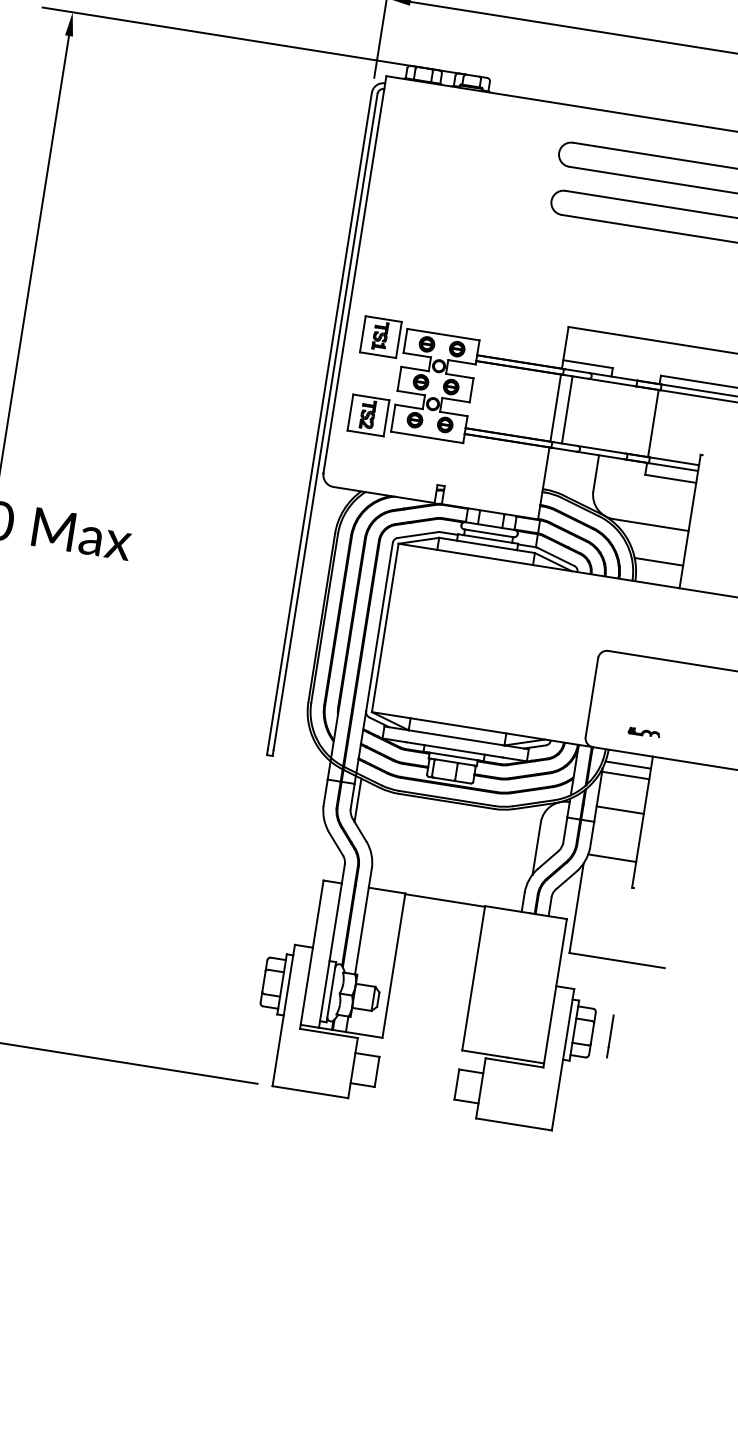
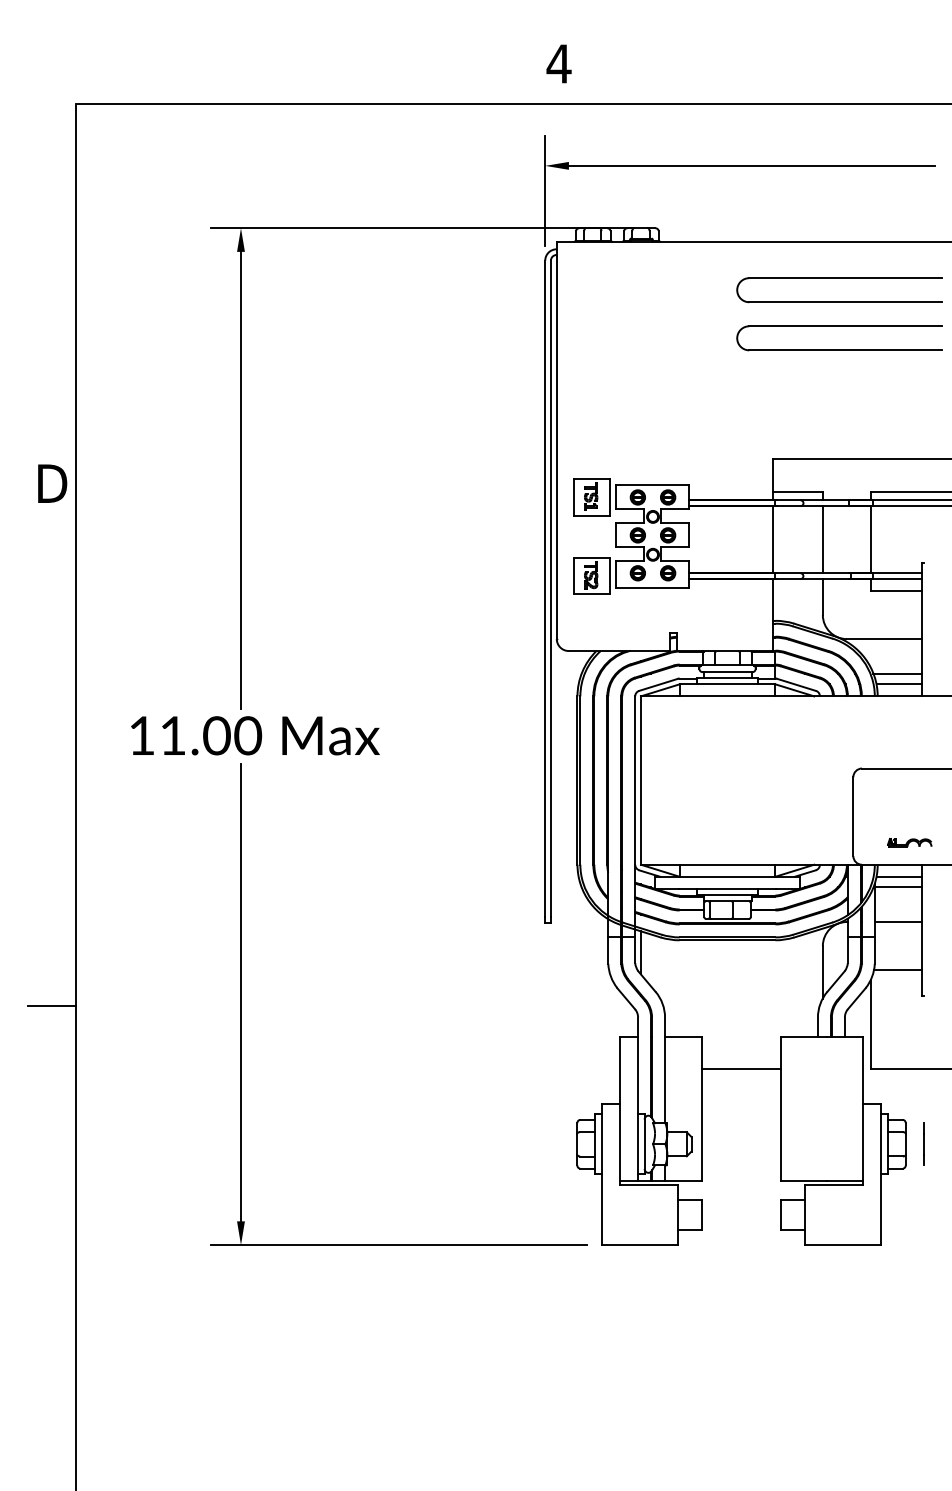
line: (566, 409) -> (822, 539), moved
line: (657, 572) -> (898, 684), added
part: (643, 732) -> (909, 842), size x1.43
line: (445, 900) -> (741, 1069), moved

